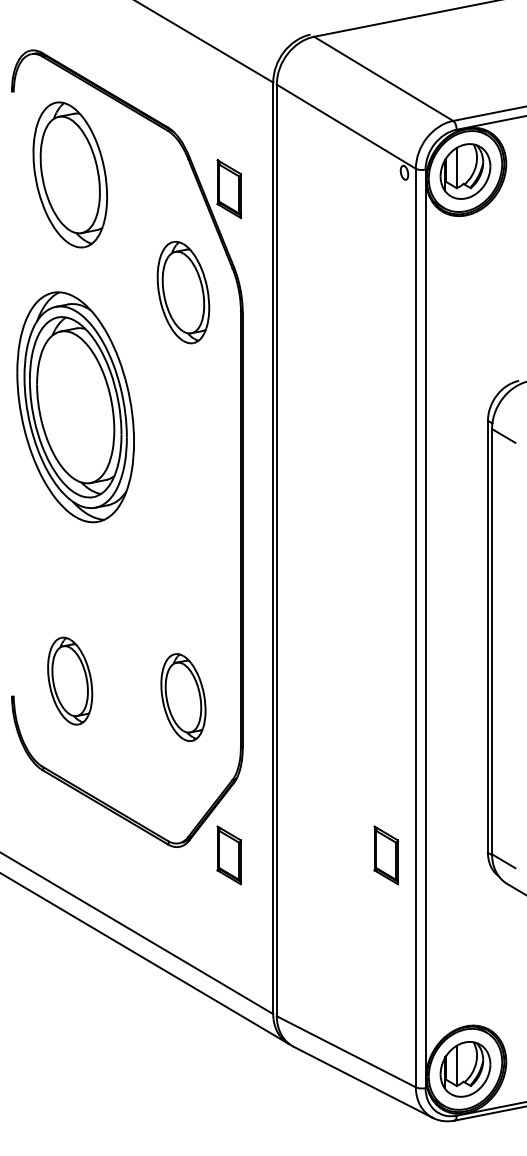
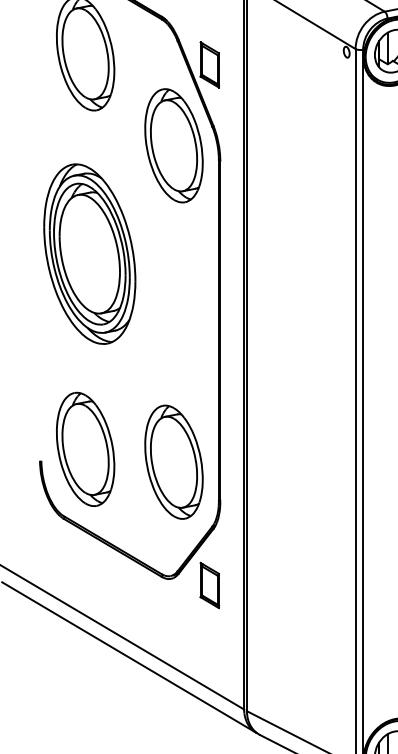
part: (183, 292) -> (174, 145), size x1.43
part: (75, 407) -> (89, 254), moved
part: (69, 680) -> (84, 448), size x1.67
part: (183, 697) -> (174, 462), size x1.67
part: (386, 855) -> (332, 585), removed

